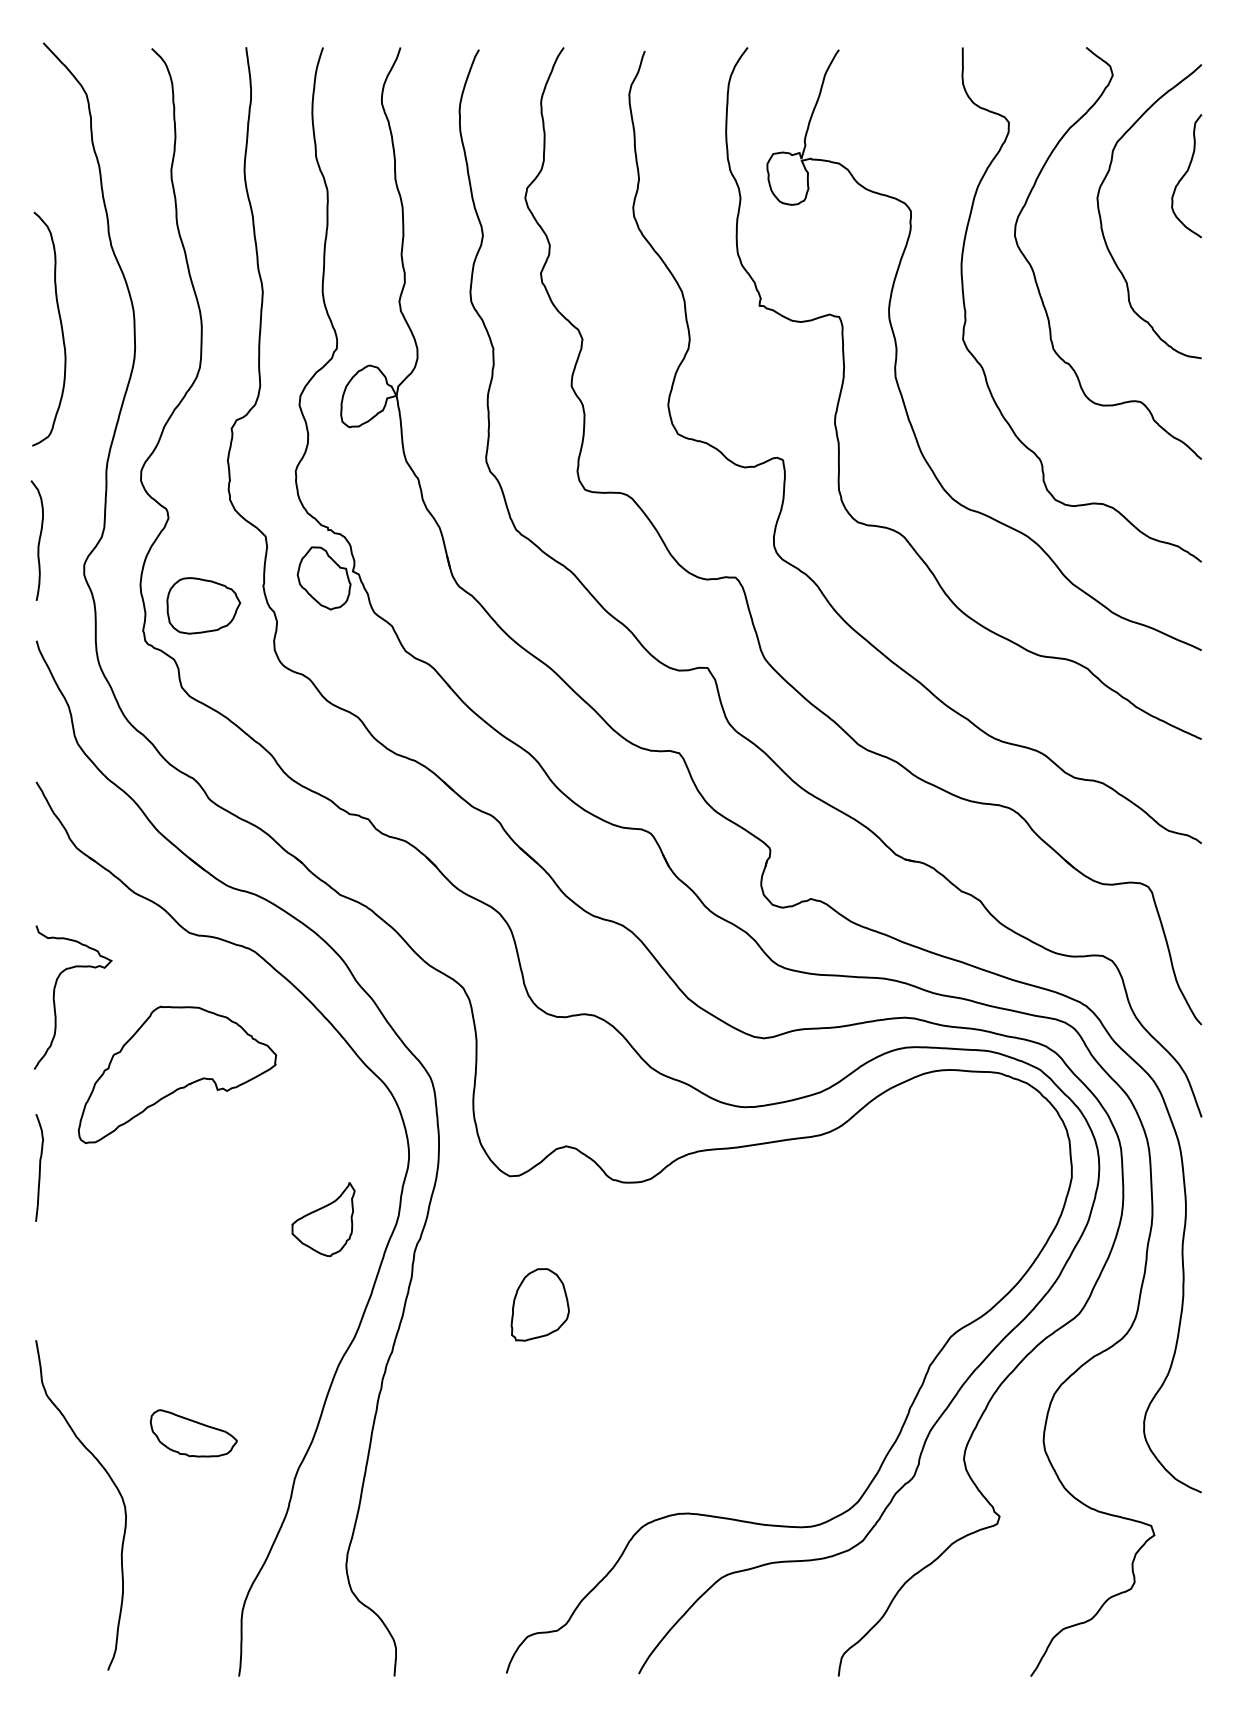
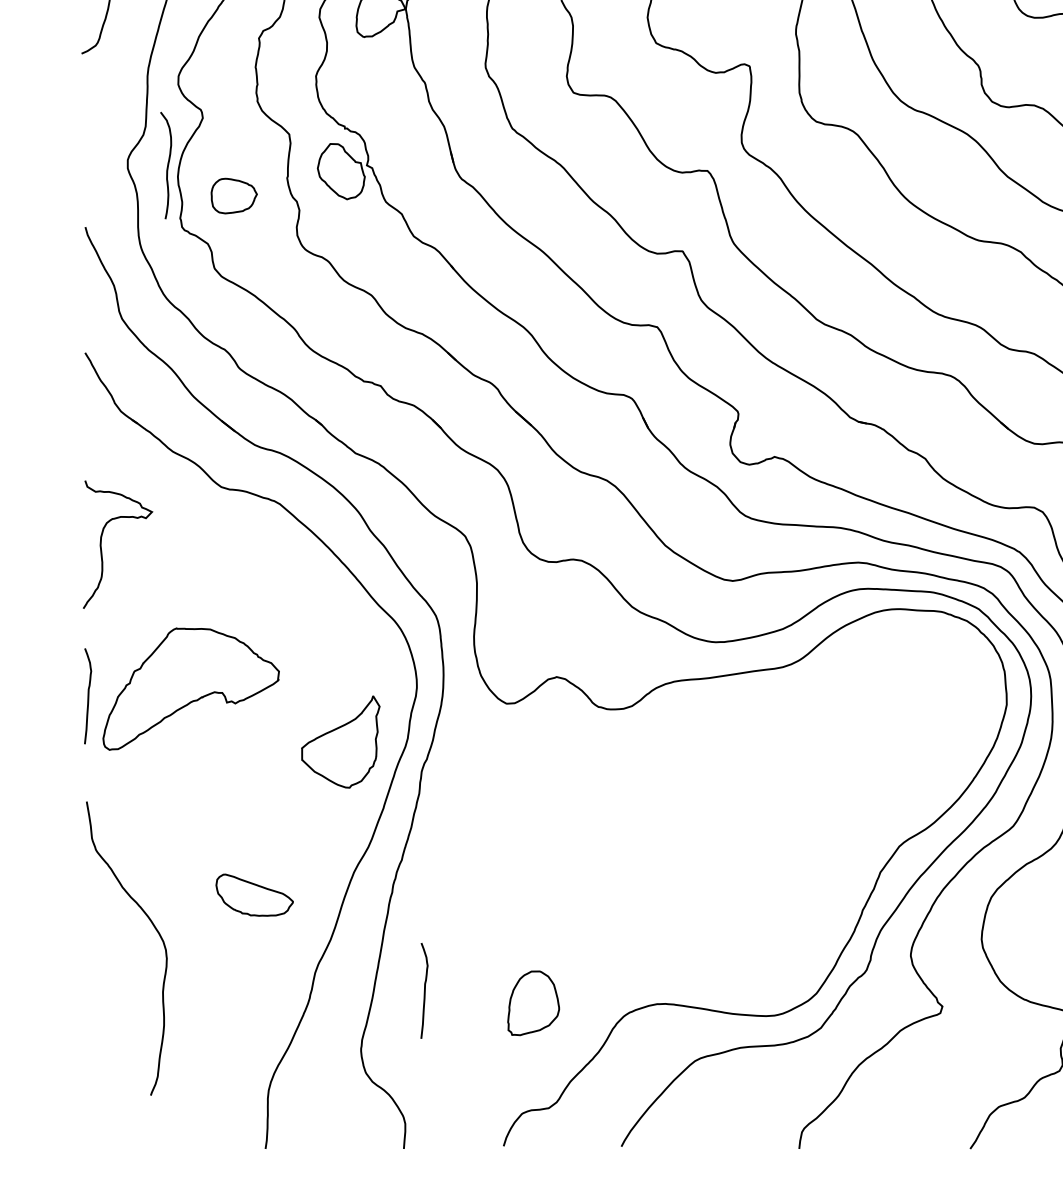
curve: (38, 540) -> (167, 165), moved
part: (203, 605) -> (233, 195), size x0.7
part: (176, 1074) -> (190, 688), moved
part: (323, 1219) -> (340, 742), size x1.4
part: (539, 1304) -> (532, 1002), moved
part: (193, 1433) -> (254, 895), moved
curve: (113, 1484) -> (155, 929), moved
curve: (417, 1498) -> (424, 990), added

